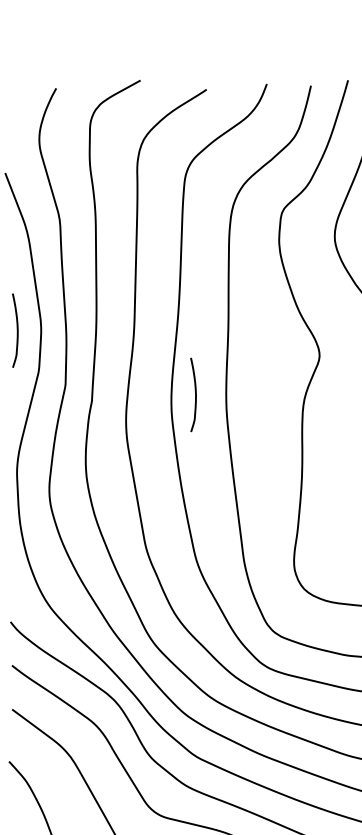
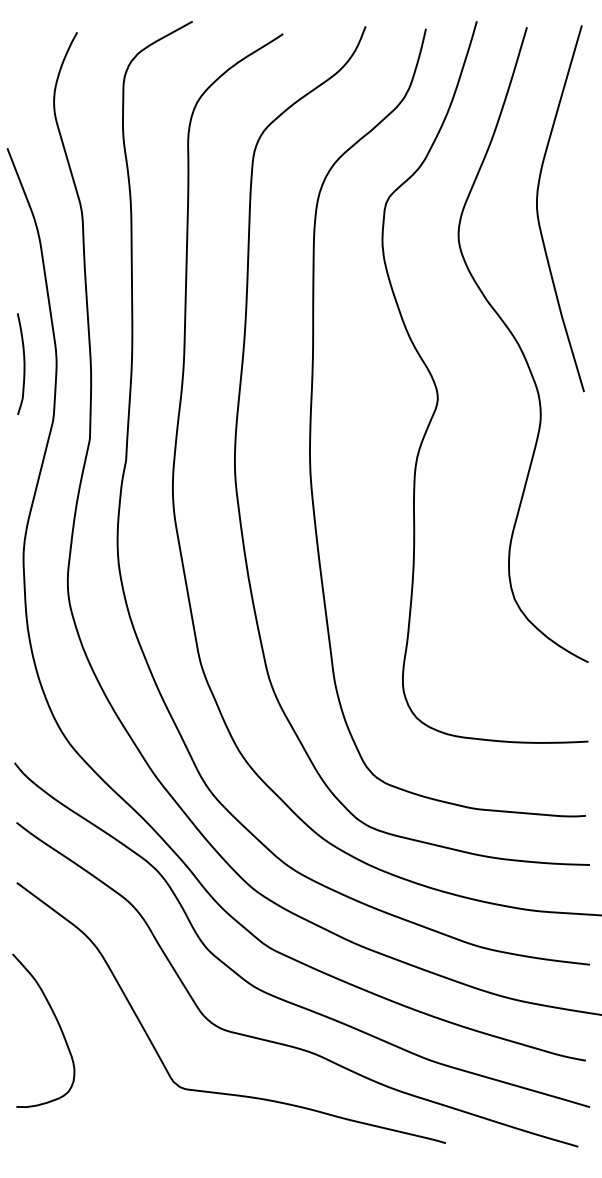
curve: (195, 394) -> (267, 451), removed

